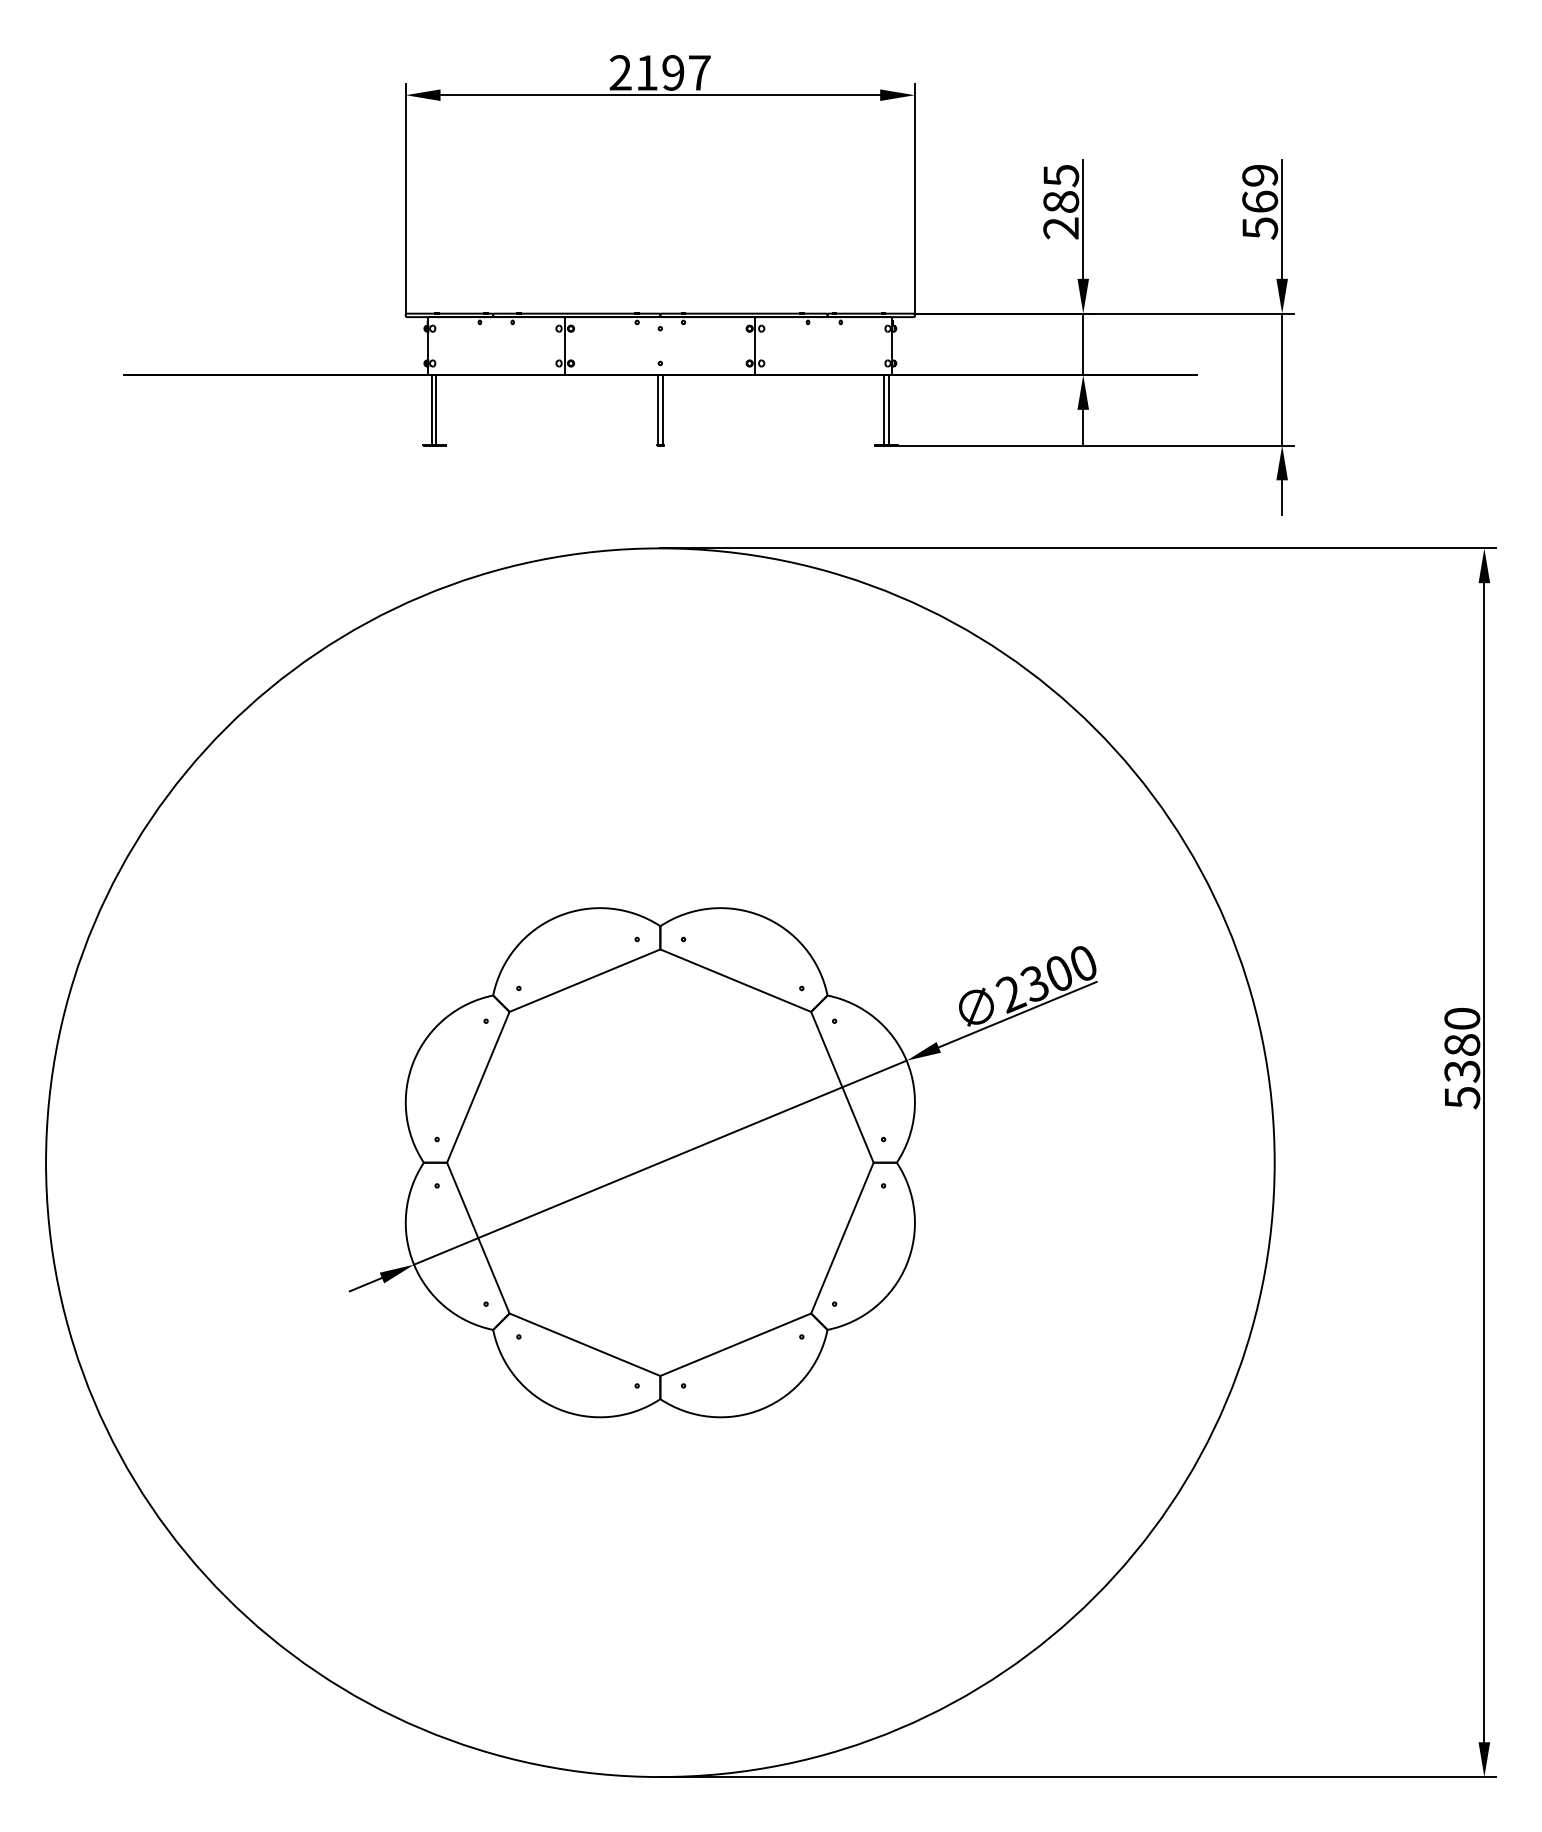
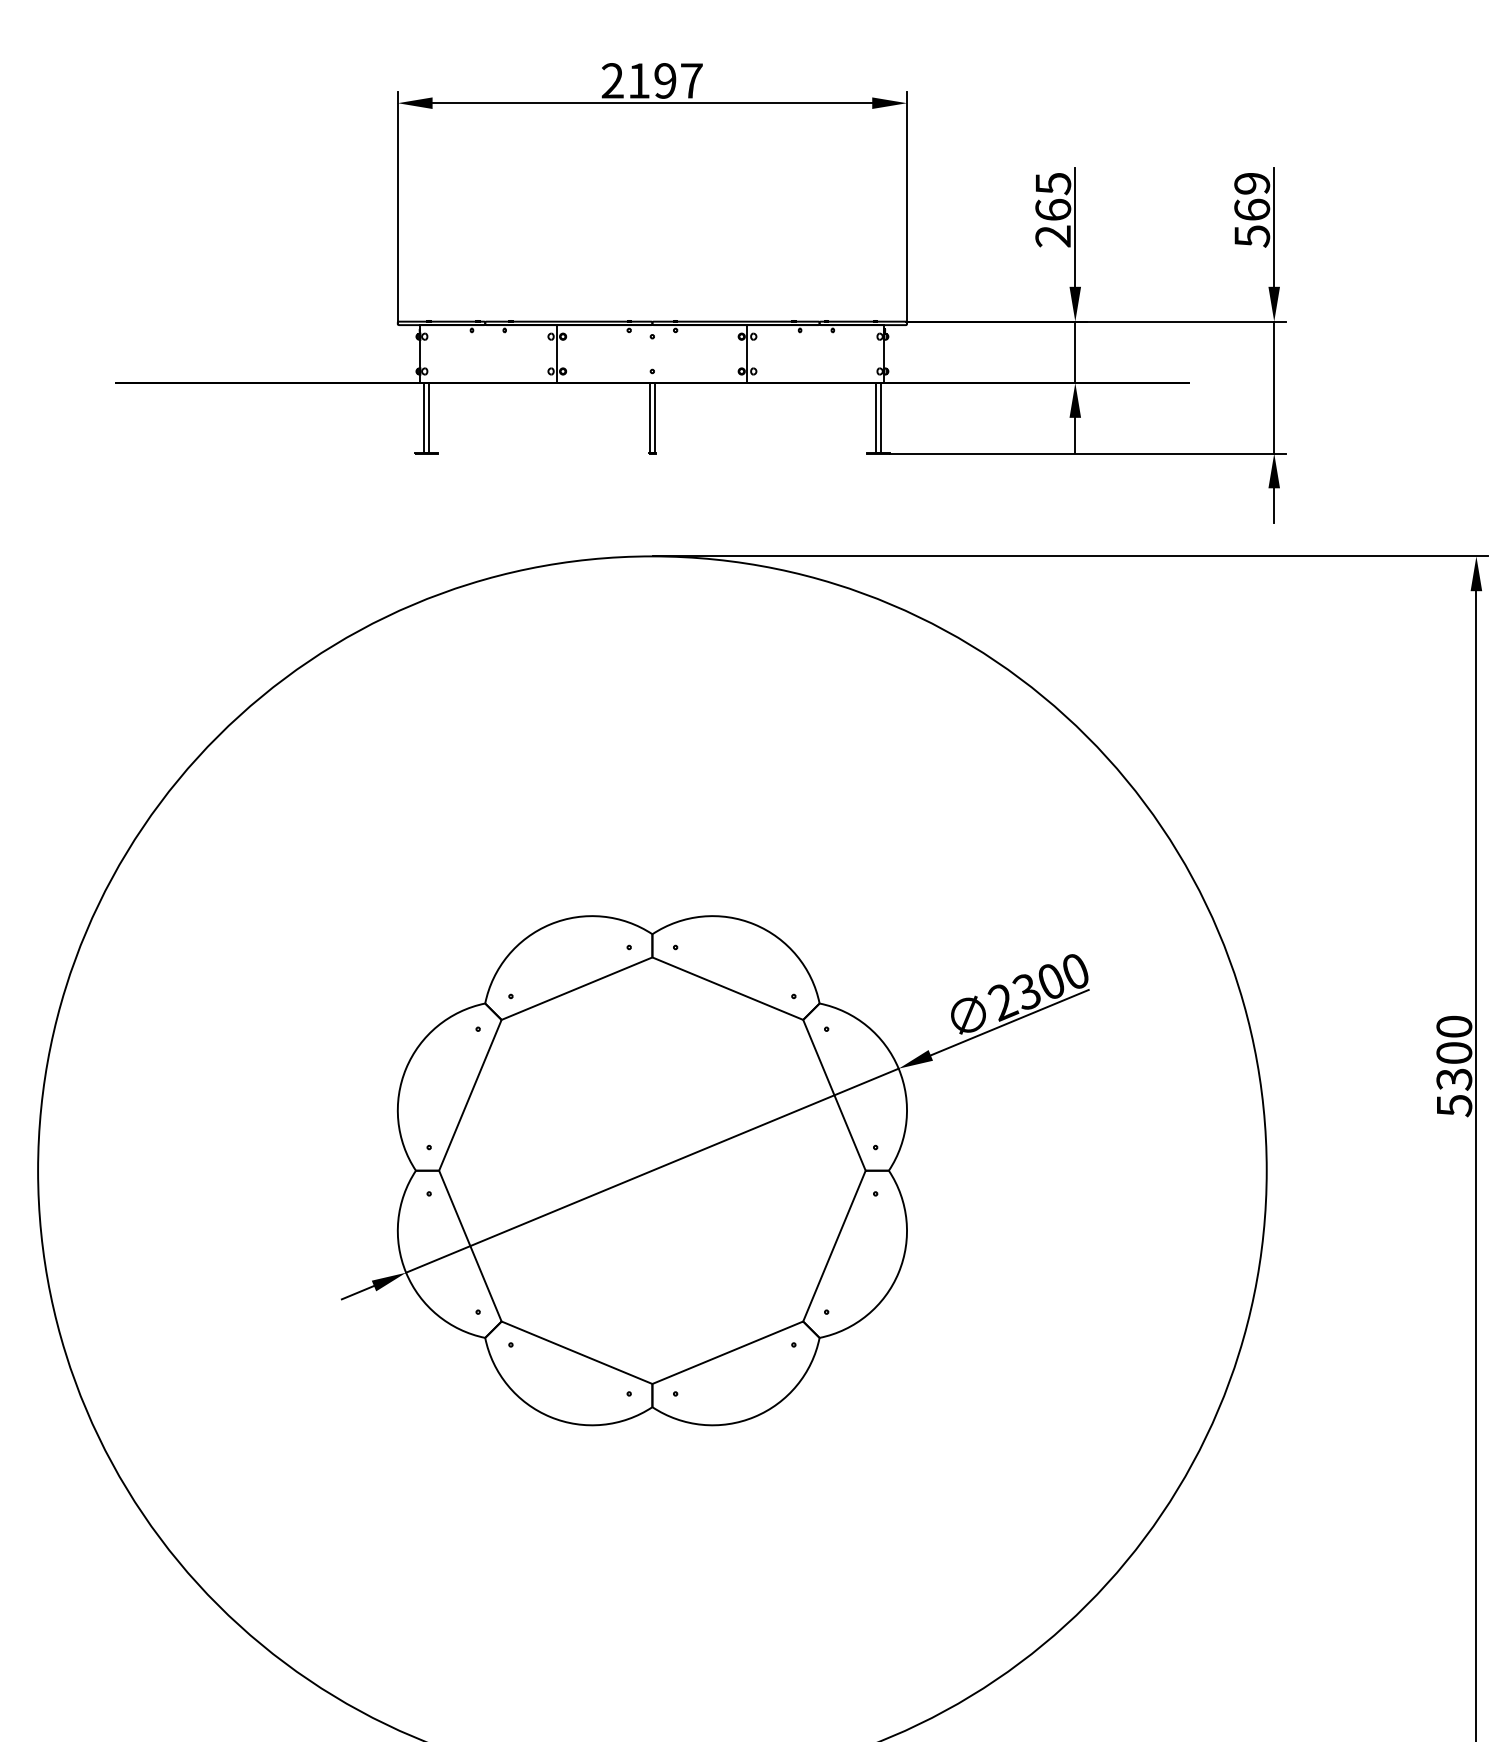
text: (1061, 201) -> (1053, 209), 285 -> 265
text: (1462, 1044) -> (1454, 1052), 5380 -> 5300

